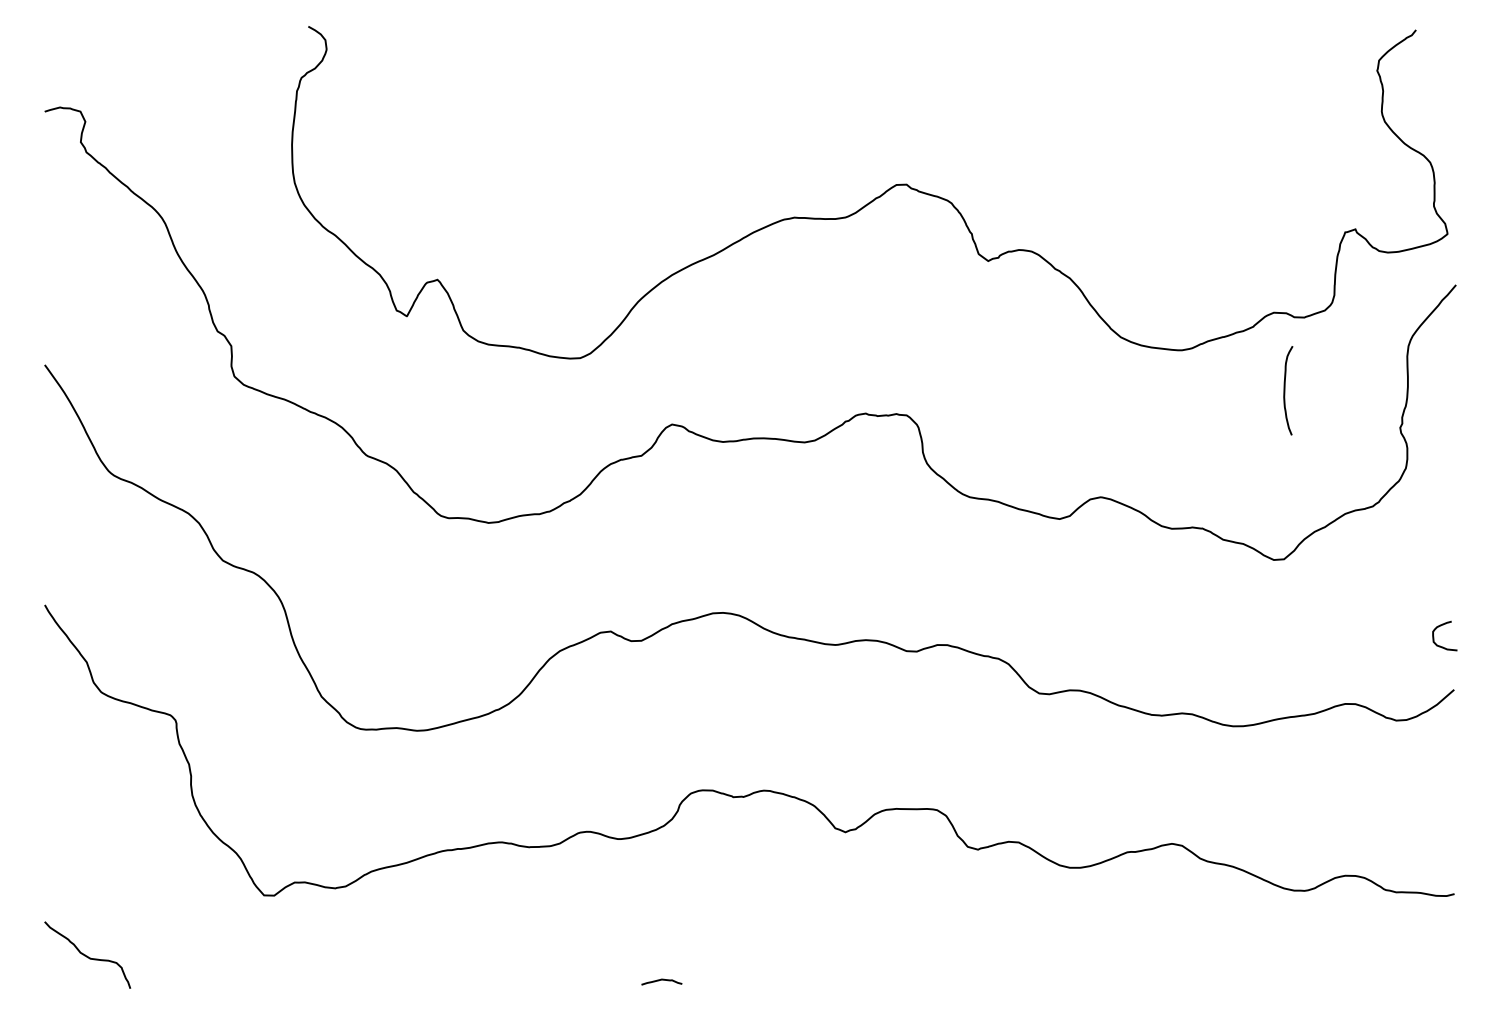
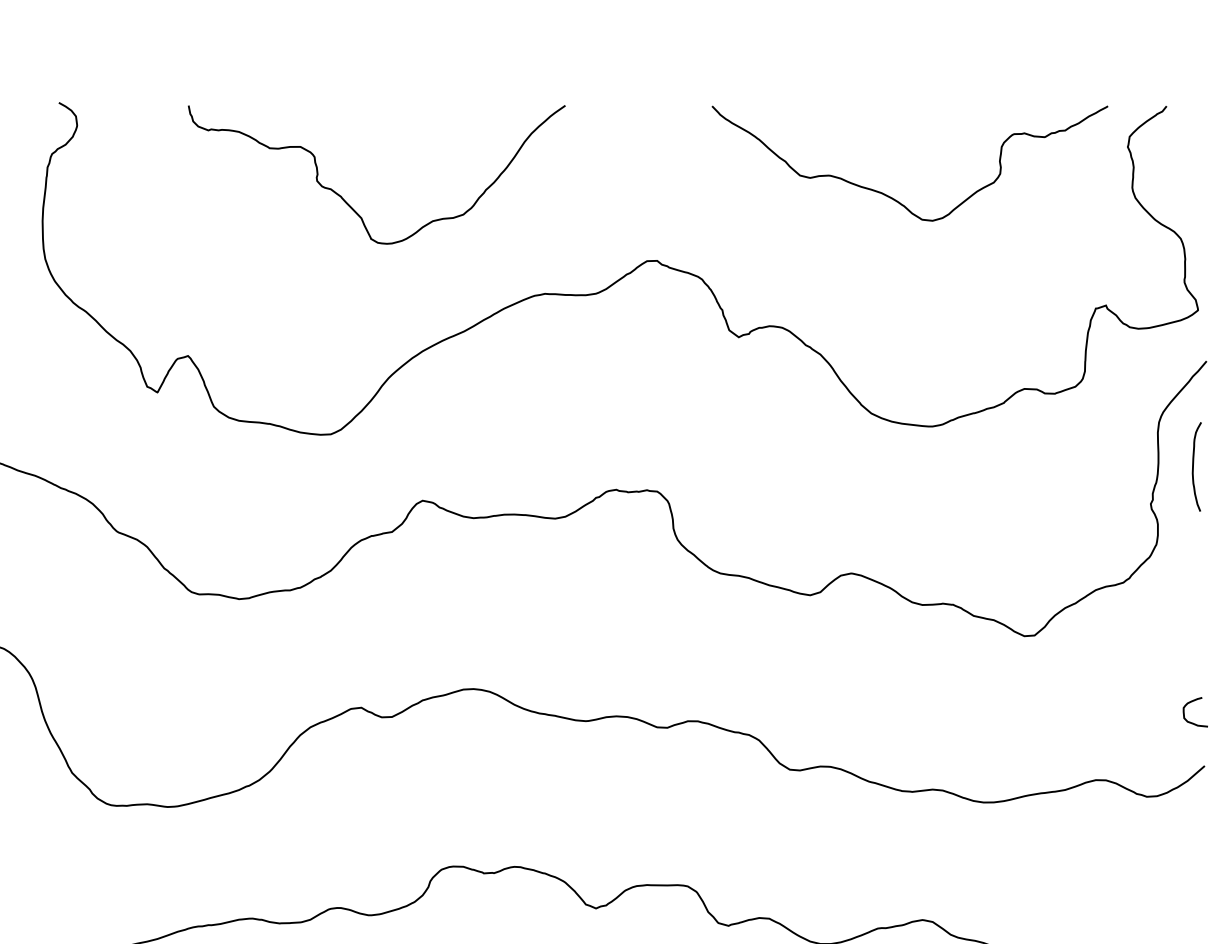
curve: (1142, 121) -> (893, 197), added
curve: (597, 126) -> (348, 202), added
curve: (1285, 390) -> (1194, 466), moved

